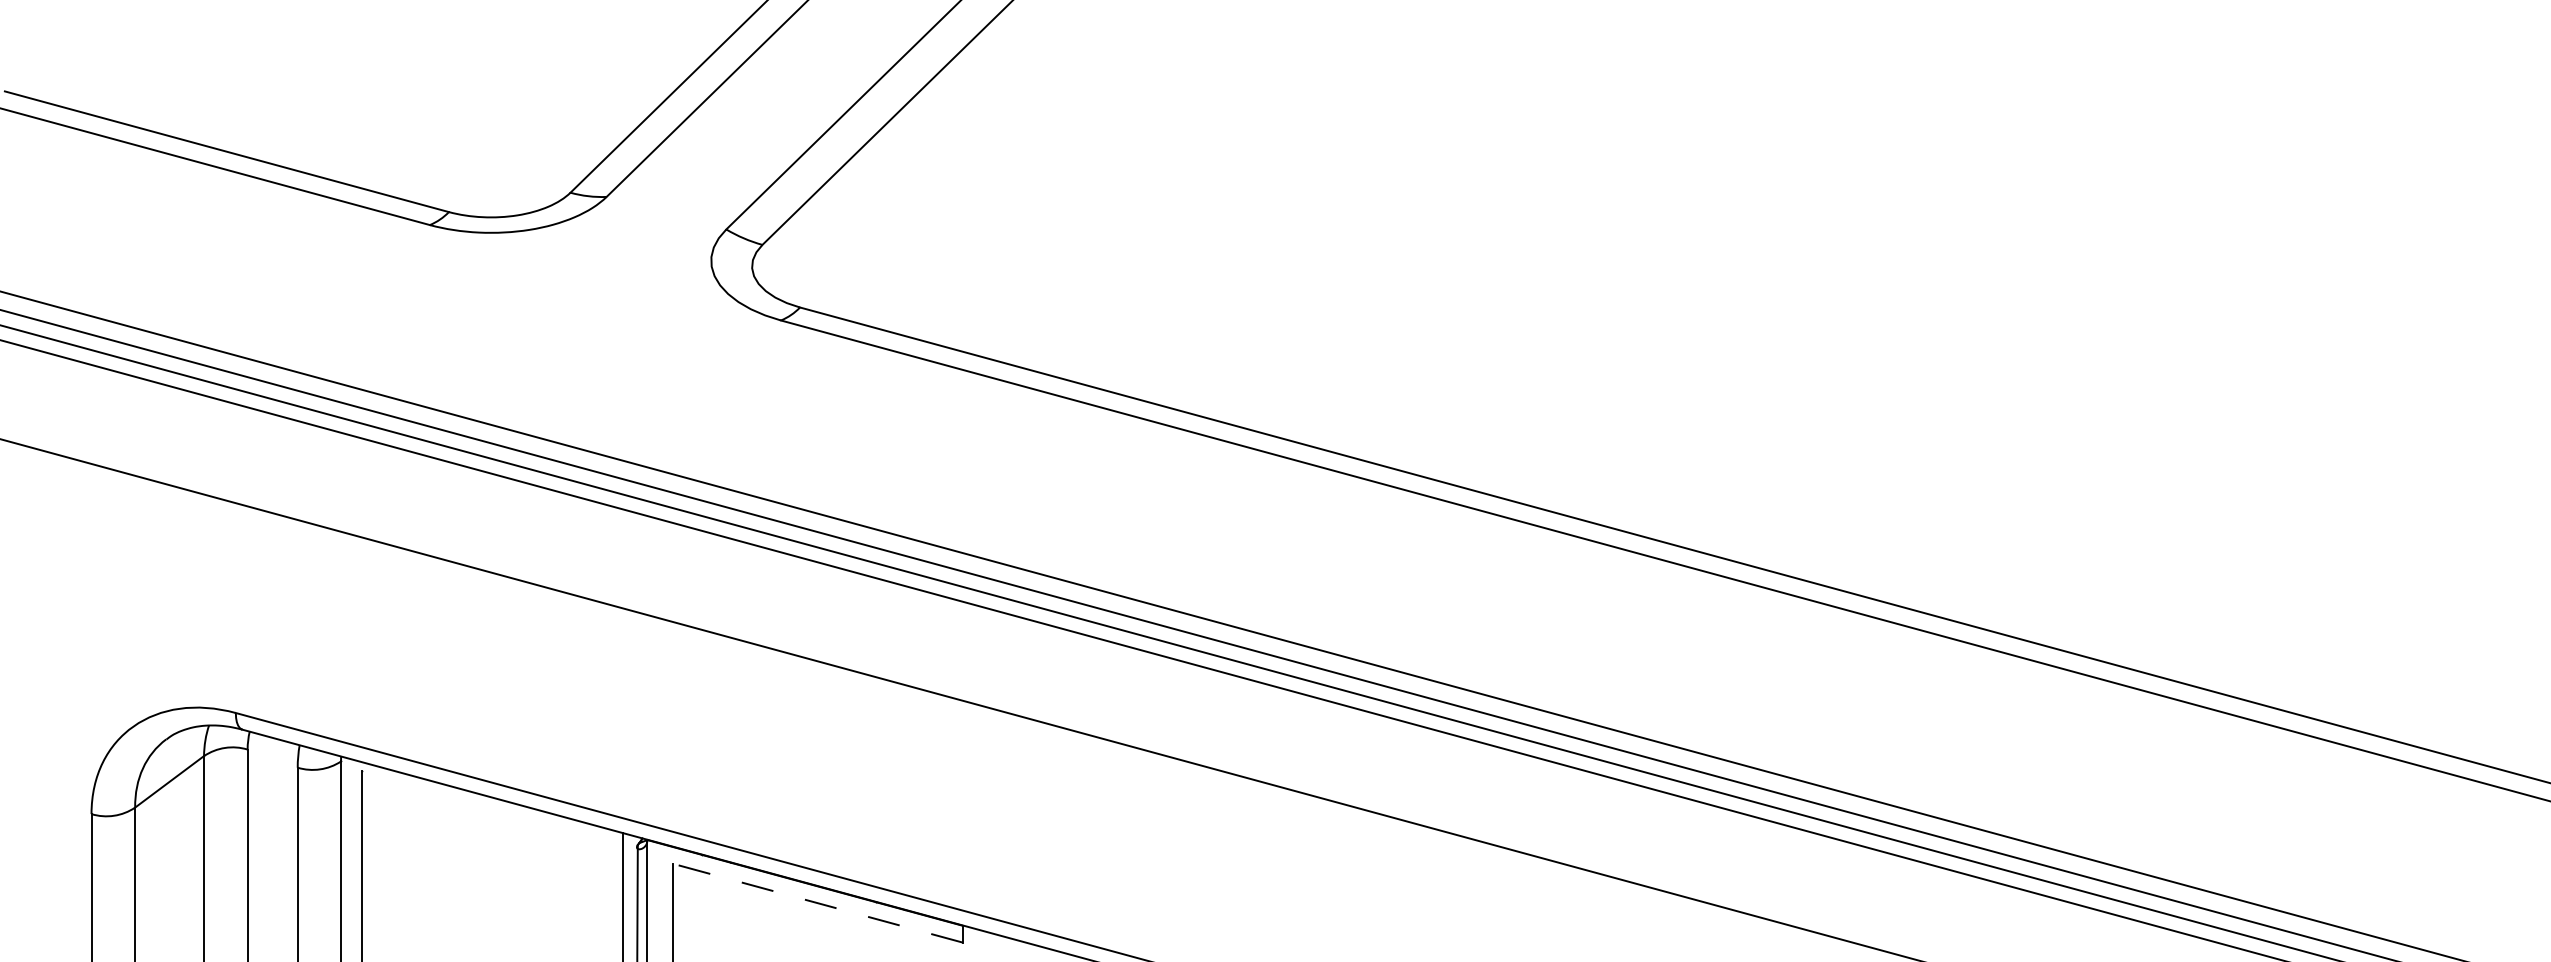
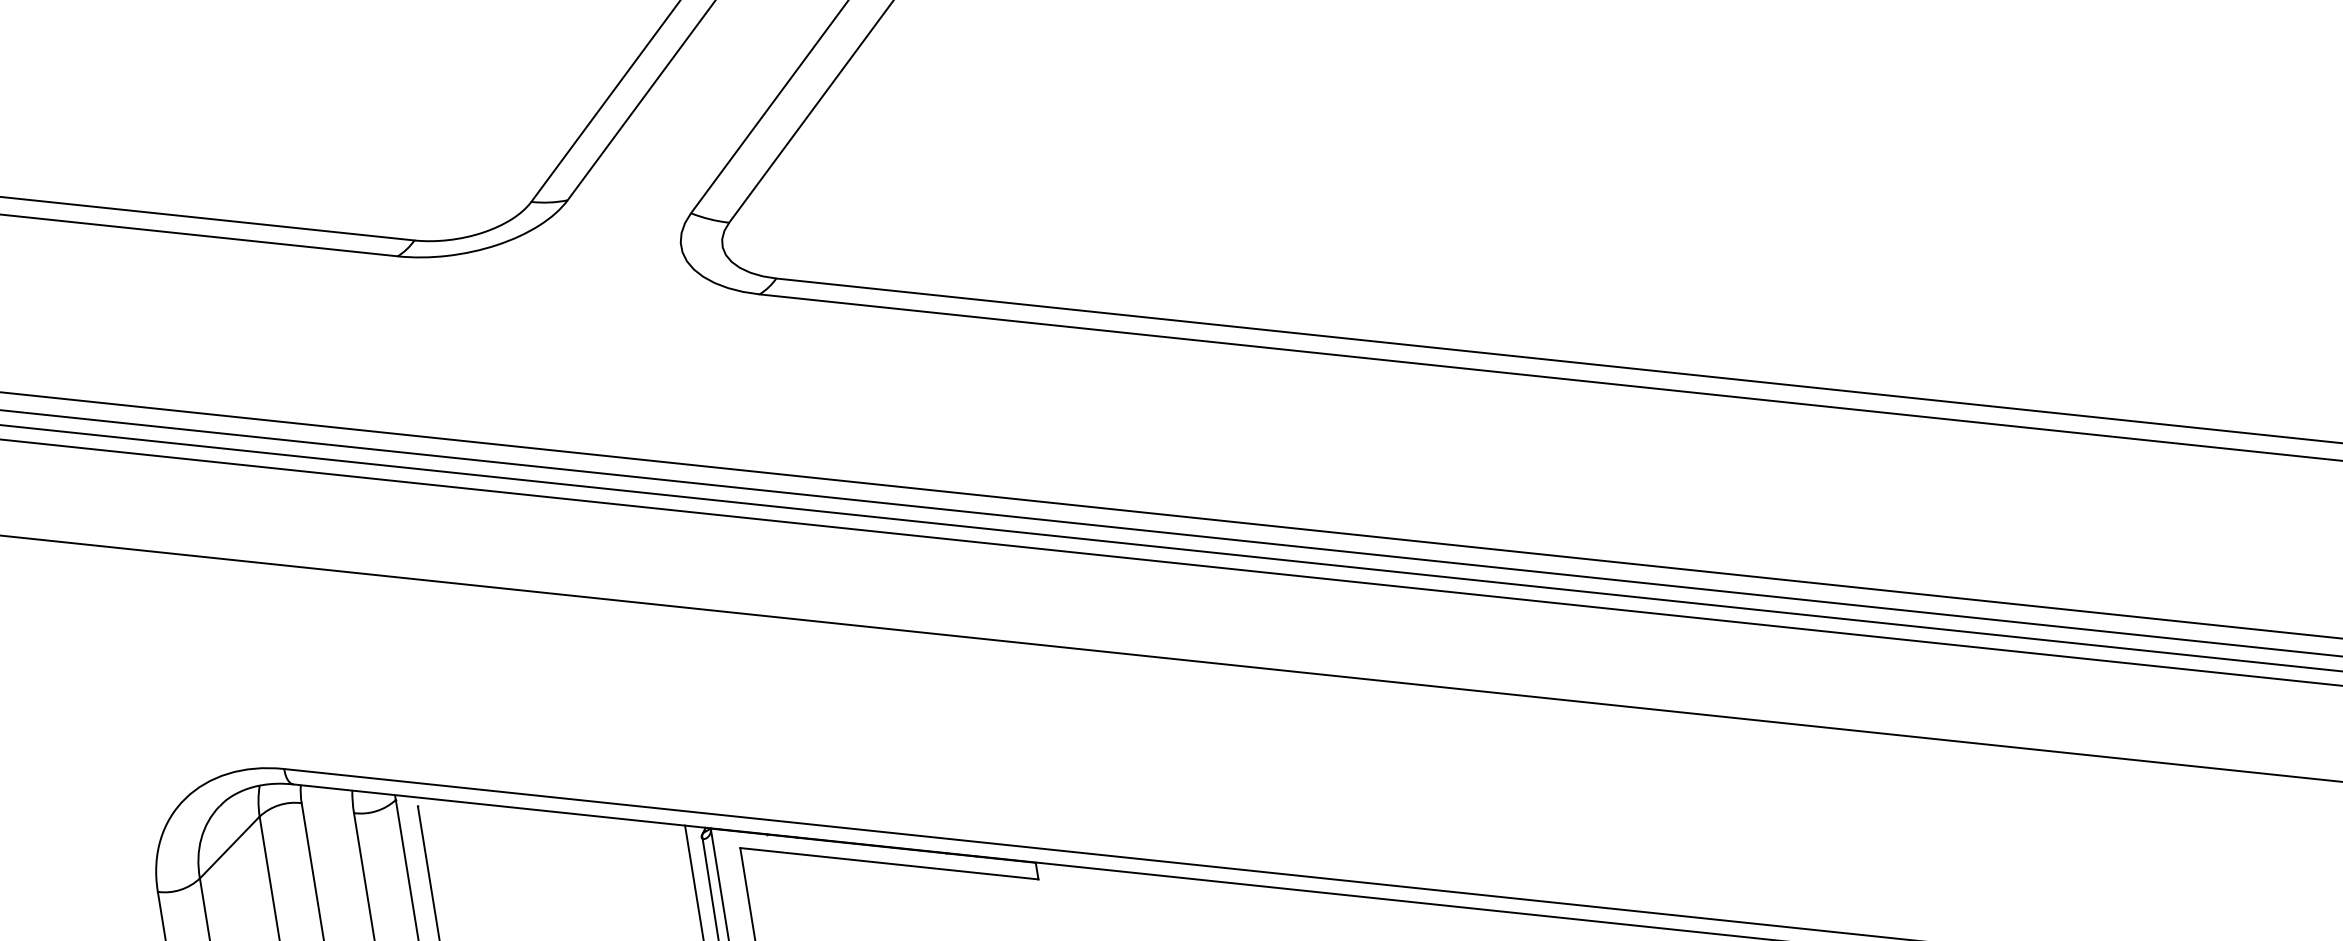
line: (818, 903) -> (889, 863), dashed -> solid

